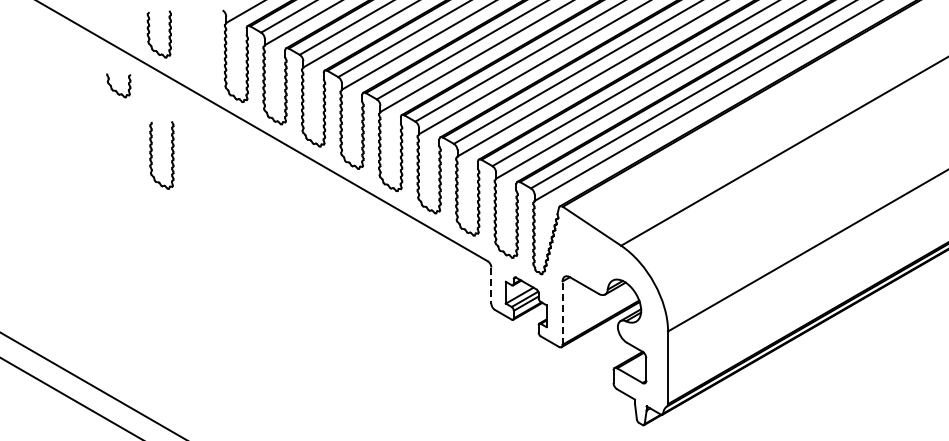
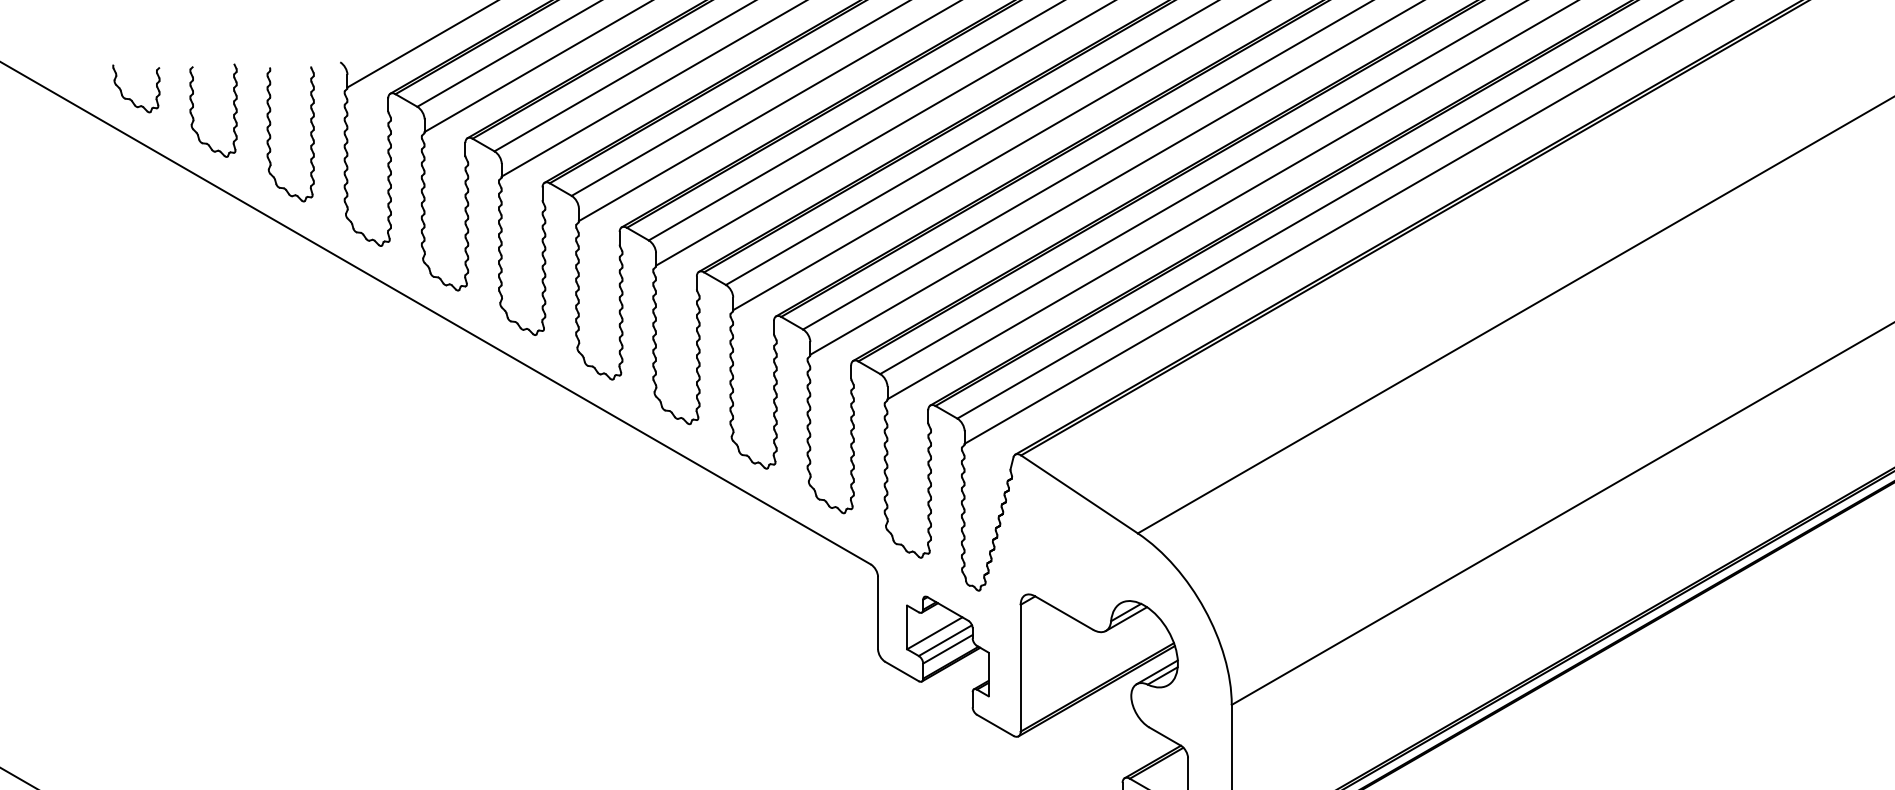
part: (118, 85) -> (135, 88), moved
part: (152, 155) -> (271, 134), moved
line: (491, 286) -> (878, 614), dashed -> solid
line: (562, 313) -> (1020, 668), dashed -> solid

